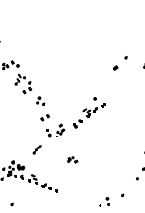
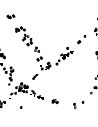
part: (119, 63) -> (81, 39), moved
part: (71, 159) -> (54, 101), moved

